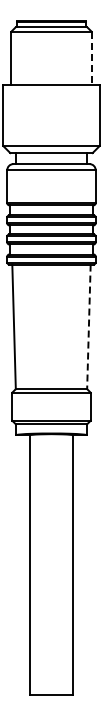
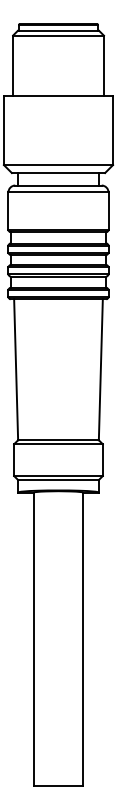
line: (91, 58) -> (103, 65), dashed -> solid
line: (88, 327) -> (100, 370), dashed -> solid

